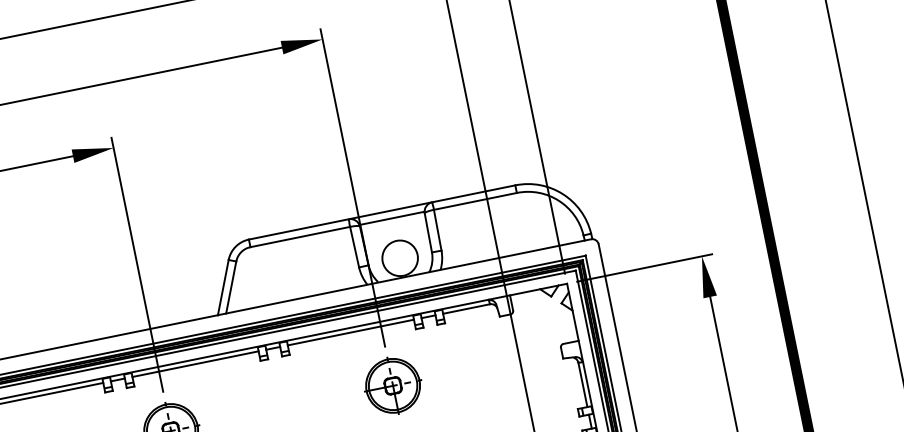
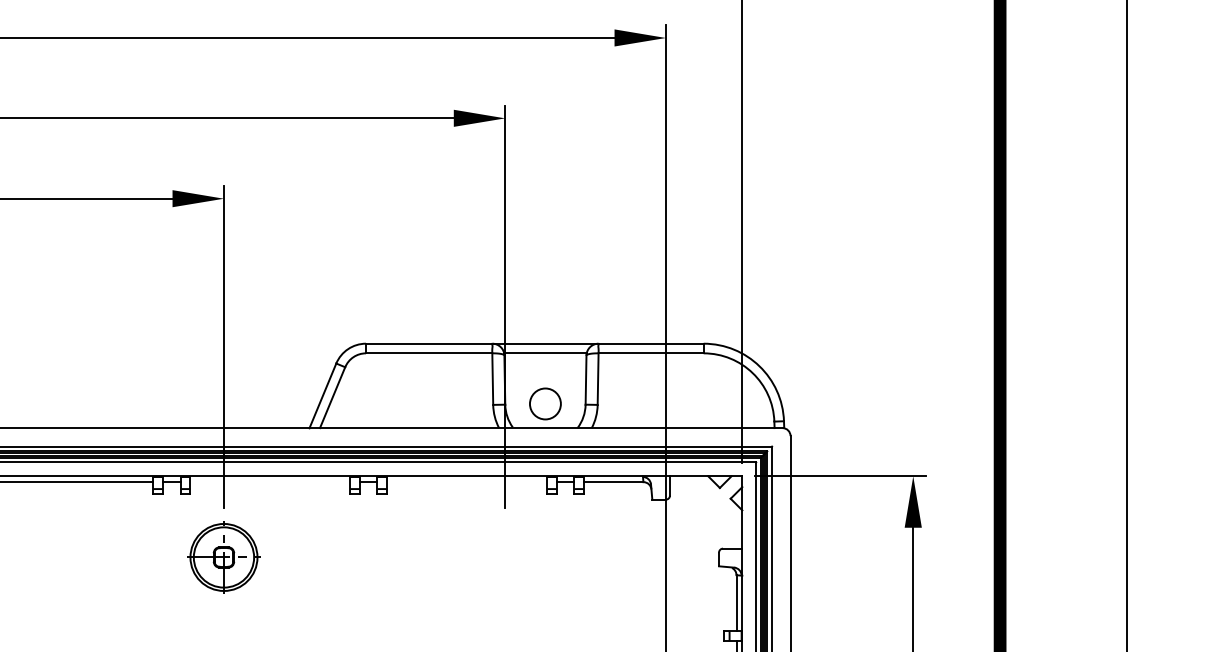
circle: (400, 257) -> (545, 403), size x0.7
line: (351, 332) -> (467, 482), removed
line: (195, 364) -> (270, 482), removed
part: (392, 386) -> (504, 557), removed

